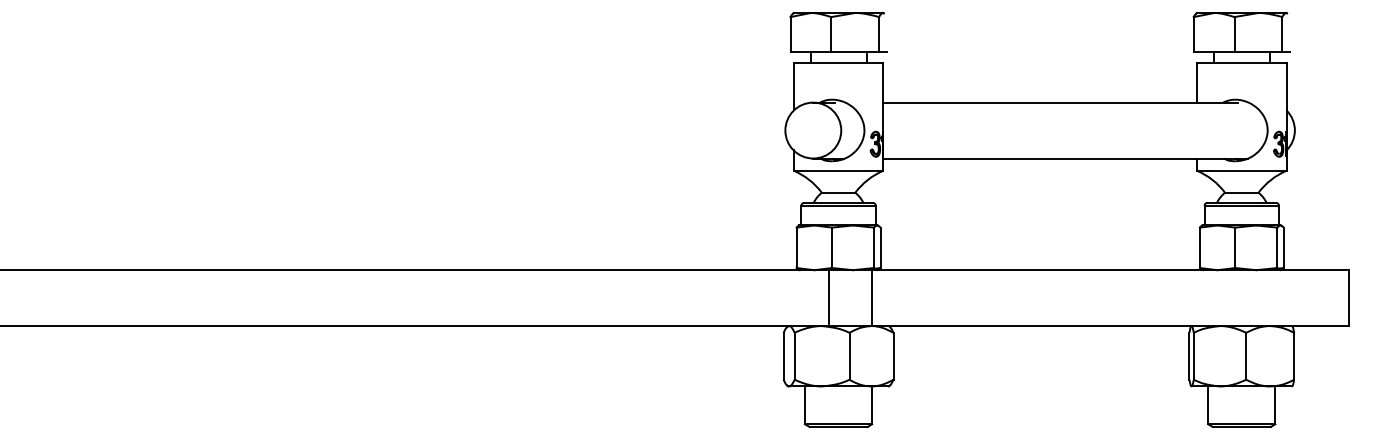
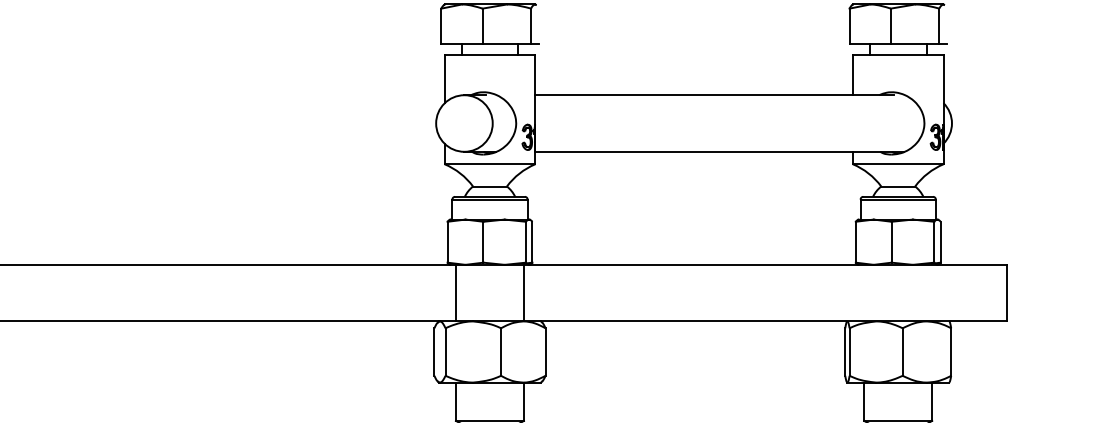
line: (828, 298) -> (455, 293), moved

